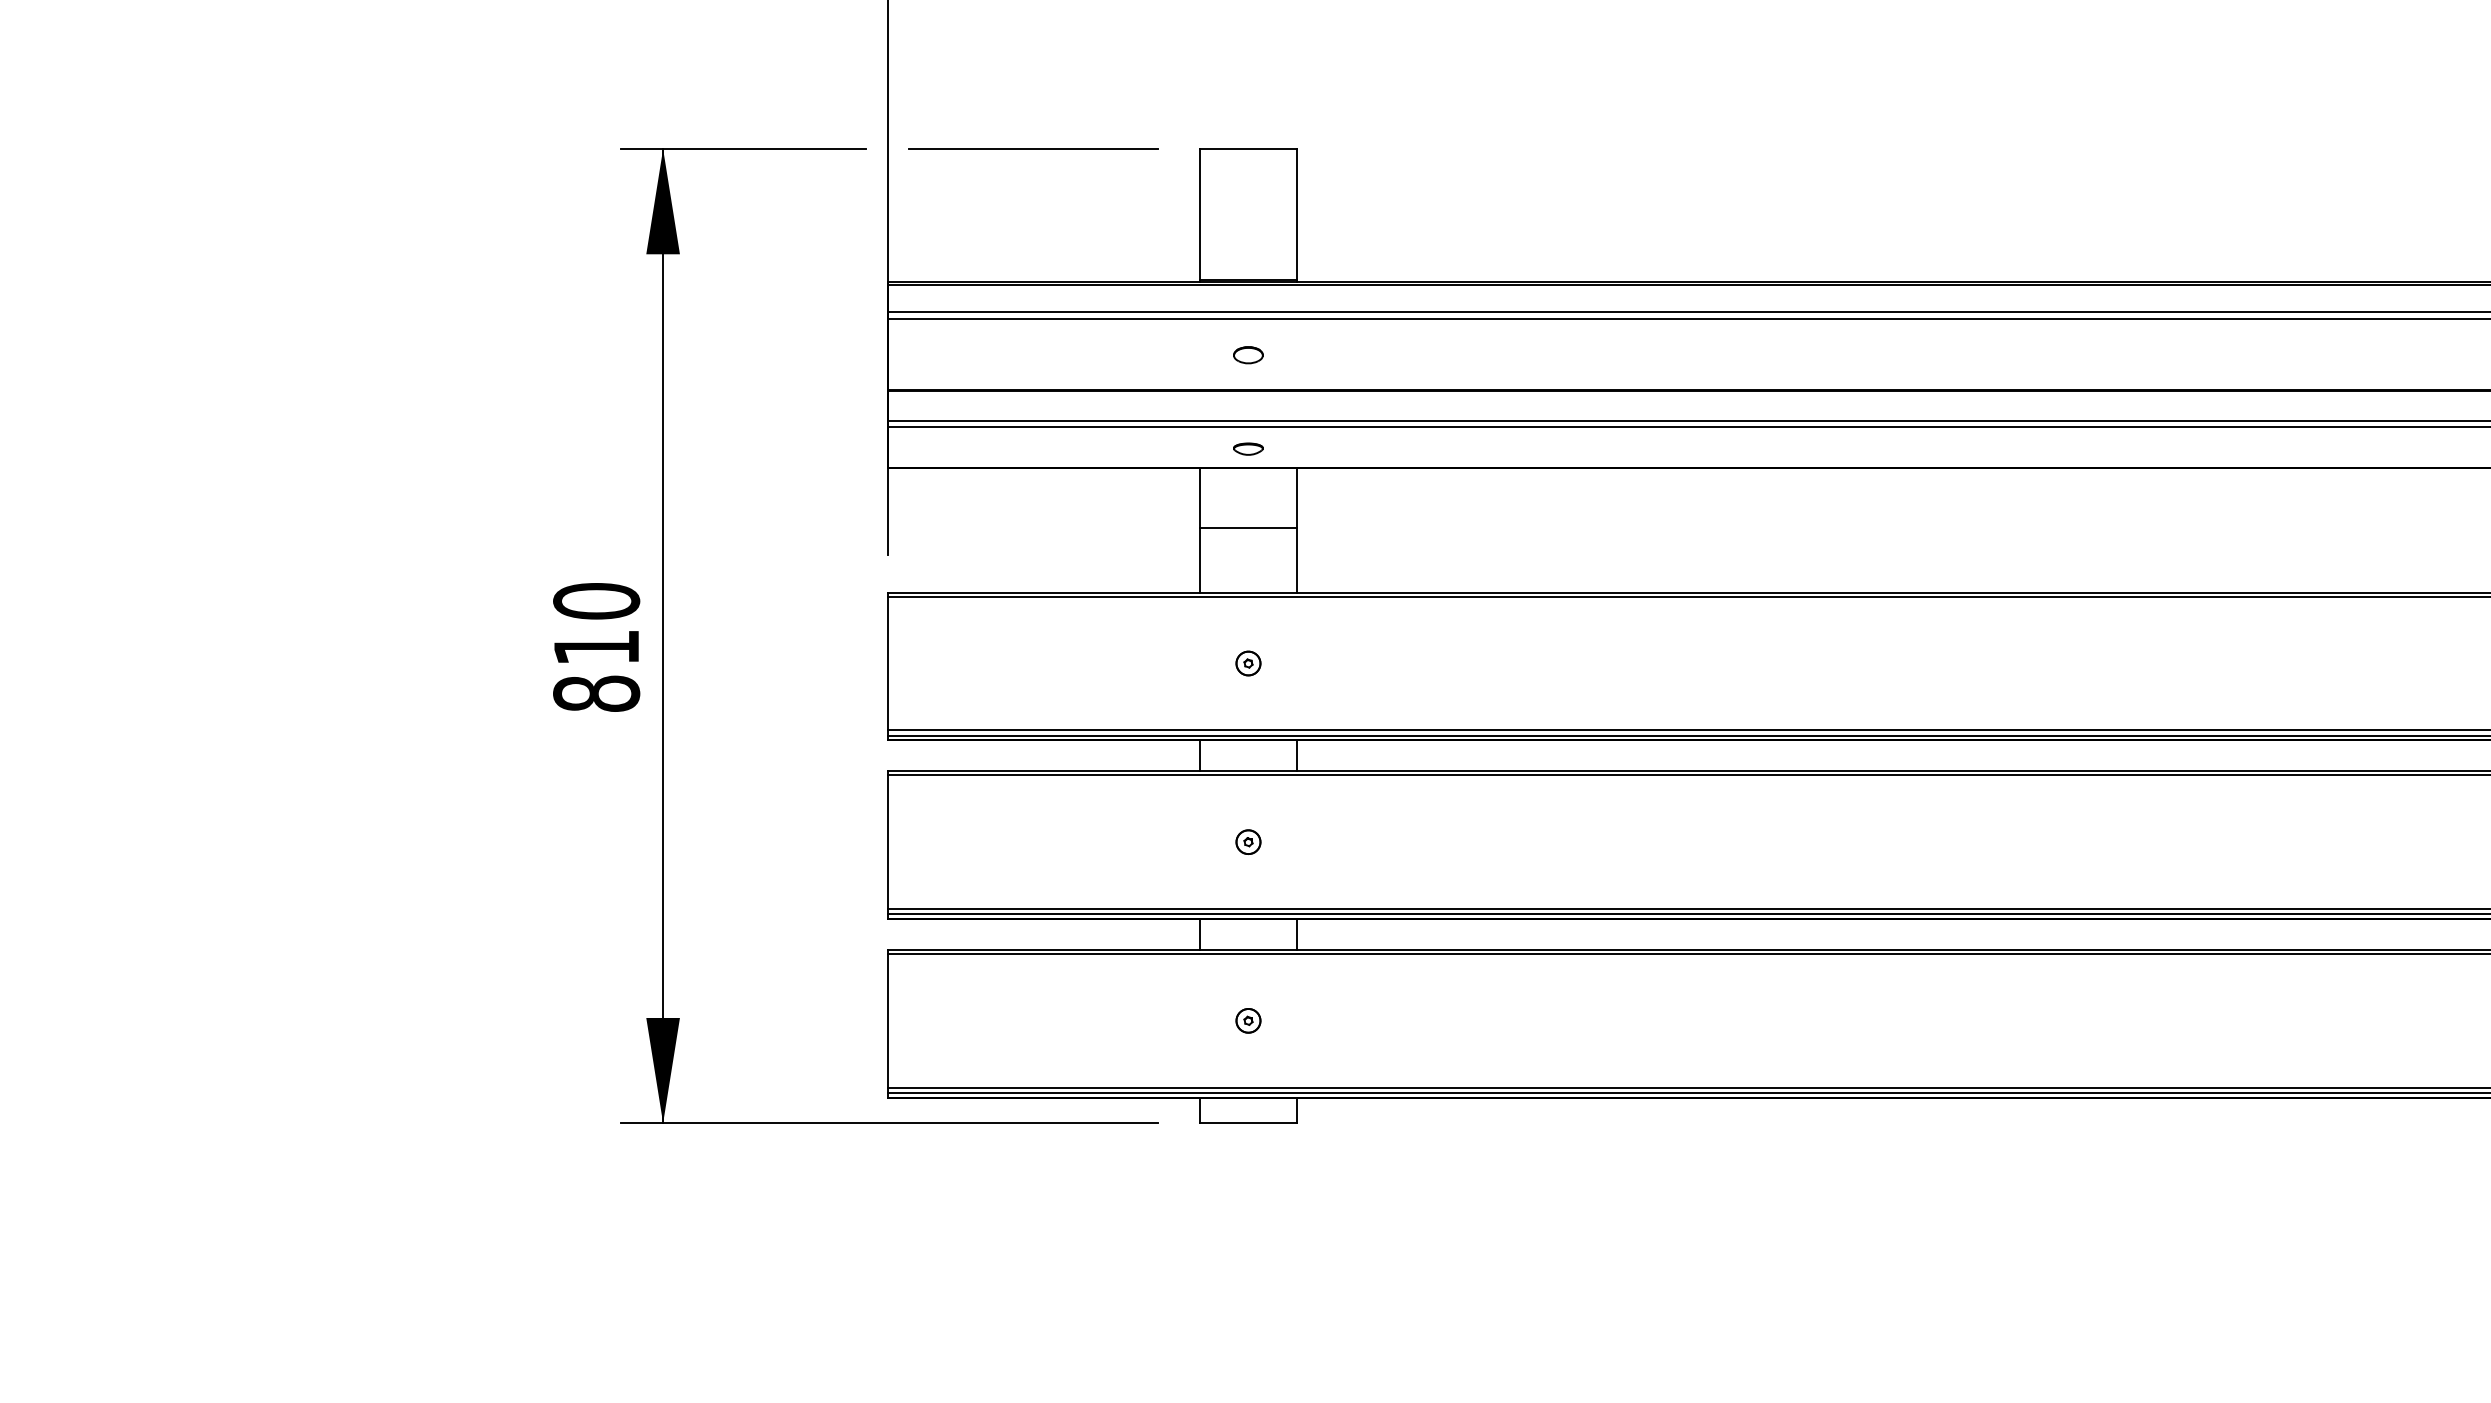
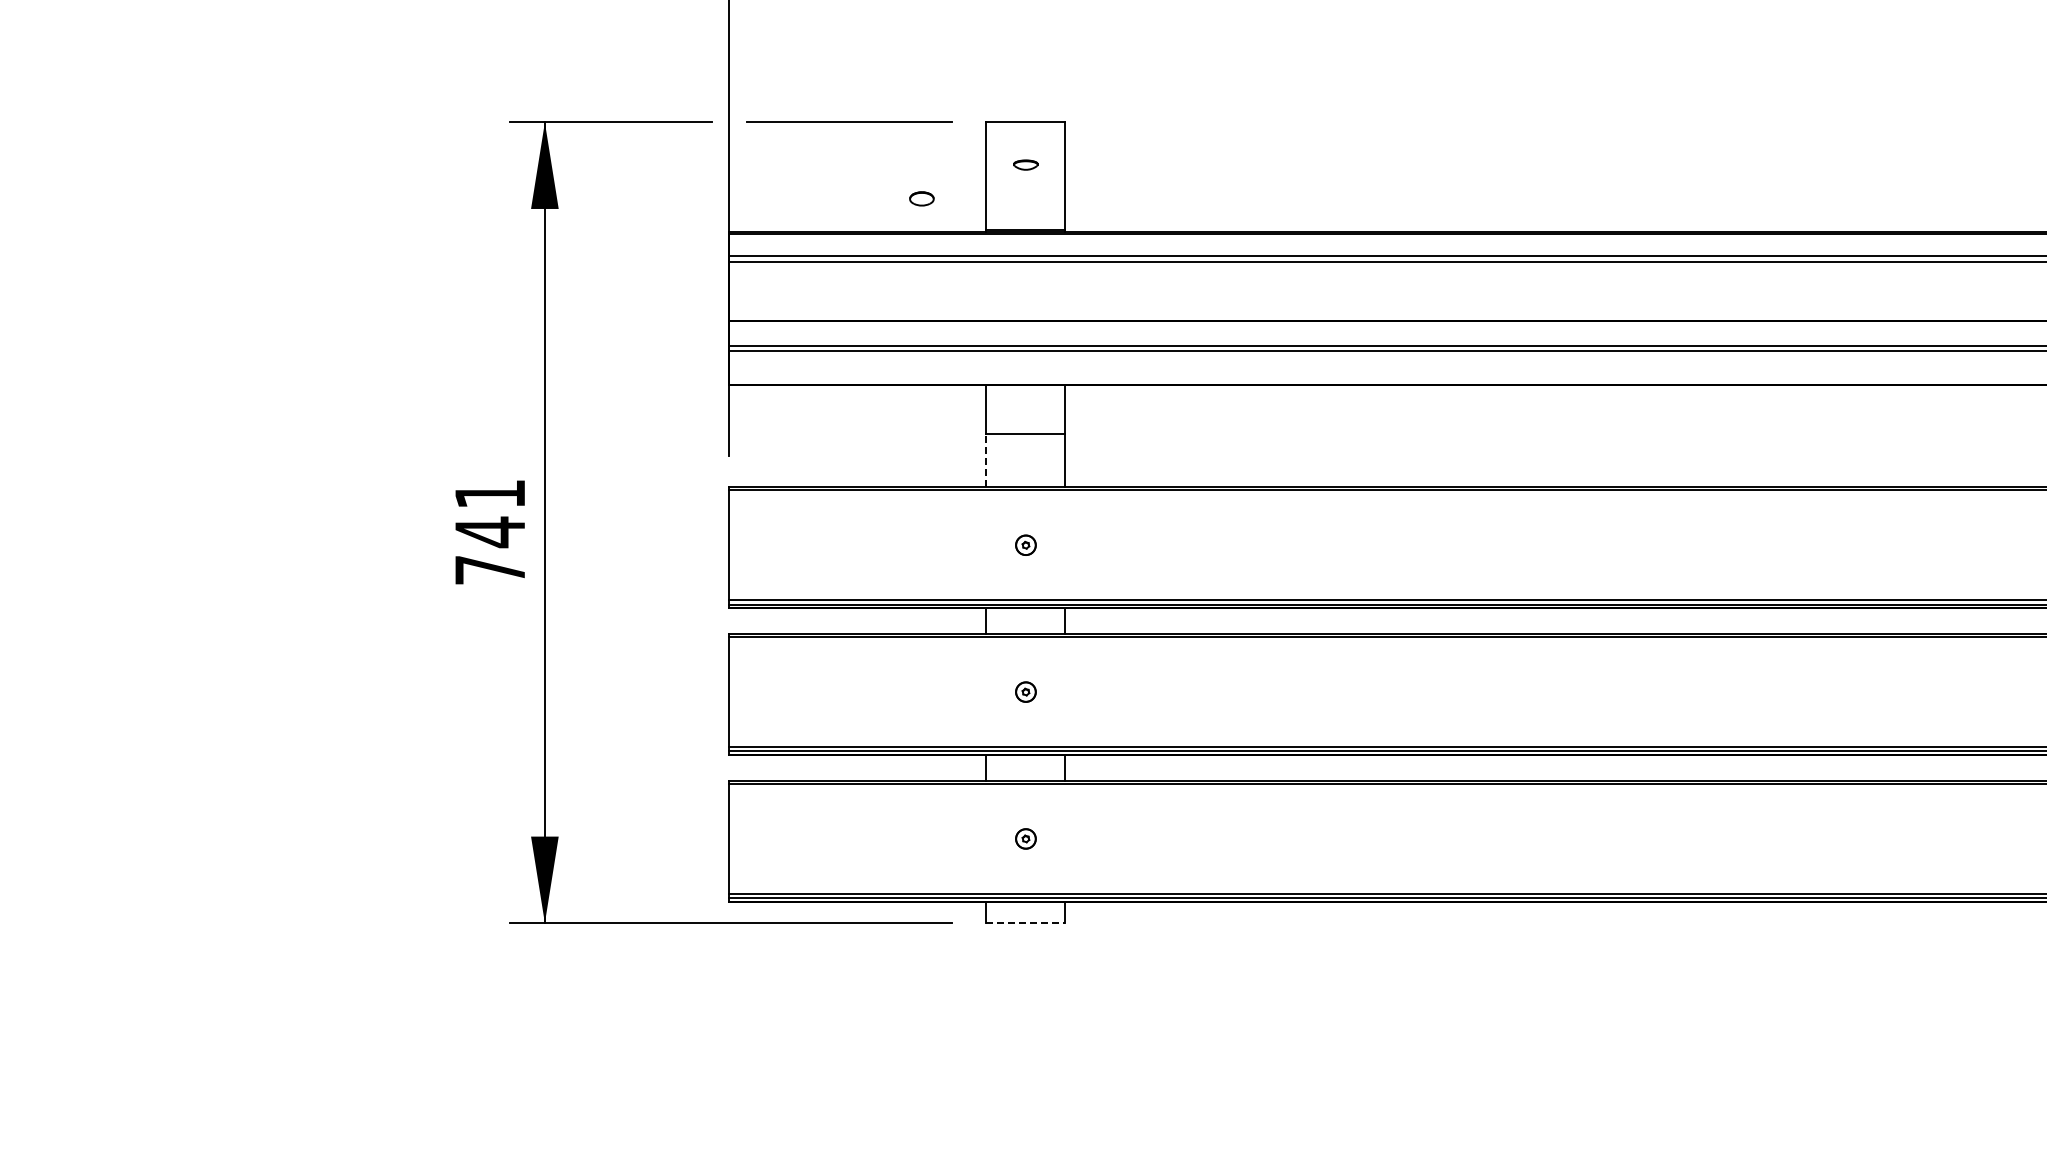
part: (1247, 354) -> (921, 198), moved
part: (1247, 448) -> (1025, 164), moved
line: (1200, 560) -> (986, 460), solid -> dashed
text: (596, 647) -> (490, 532), 810 -> 741
line: (1247, 1123) -> (1025, 923), solid -> dashed

